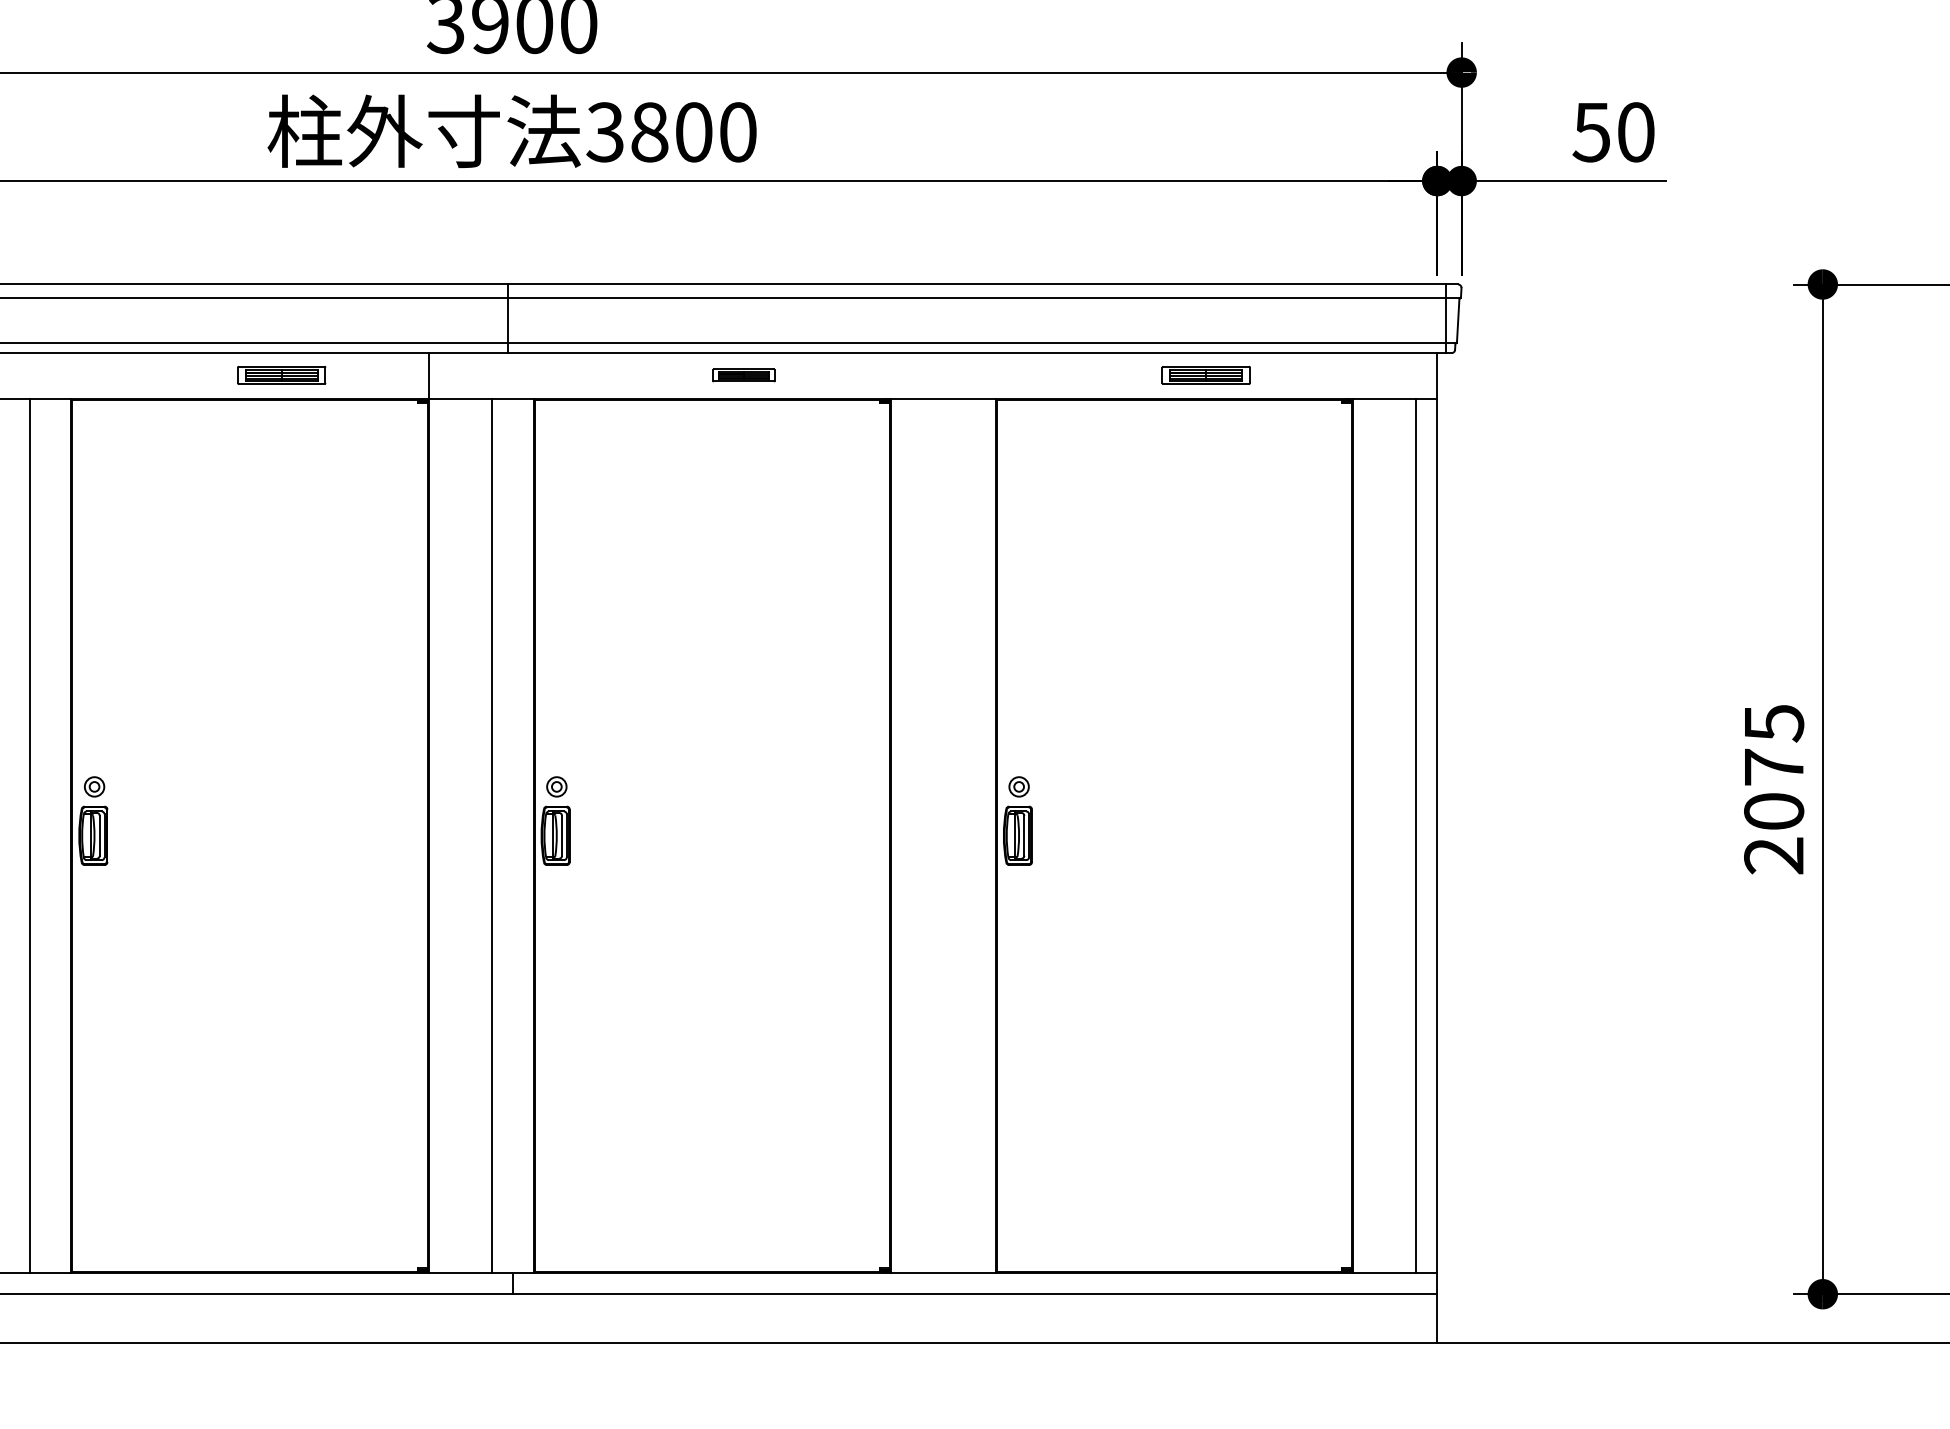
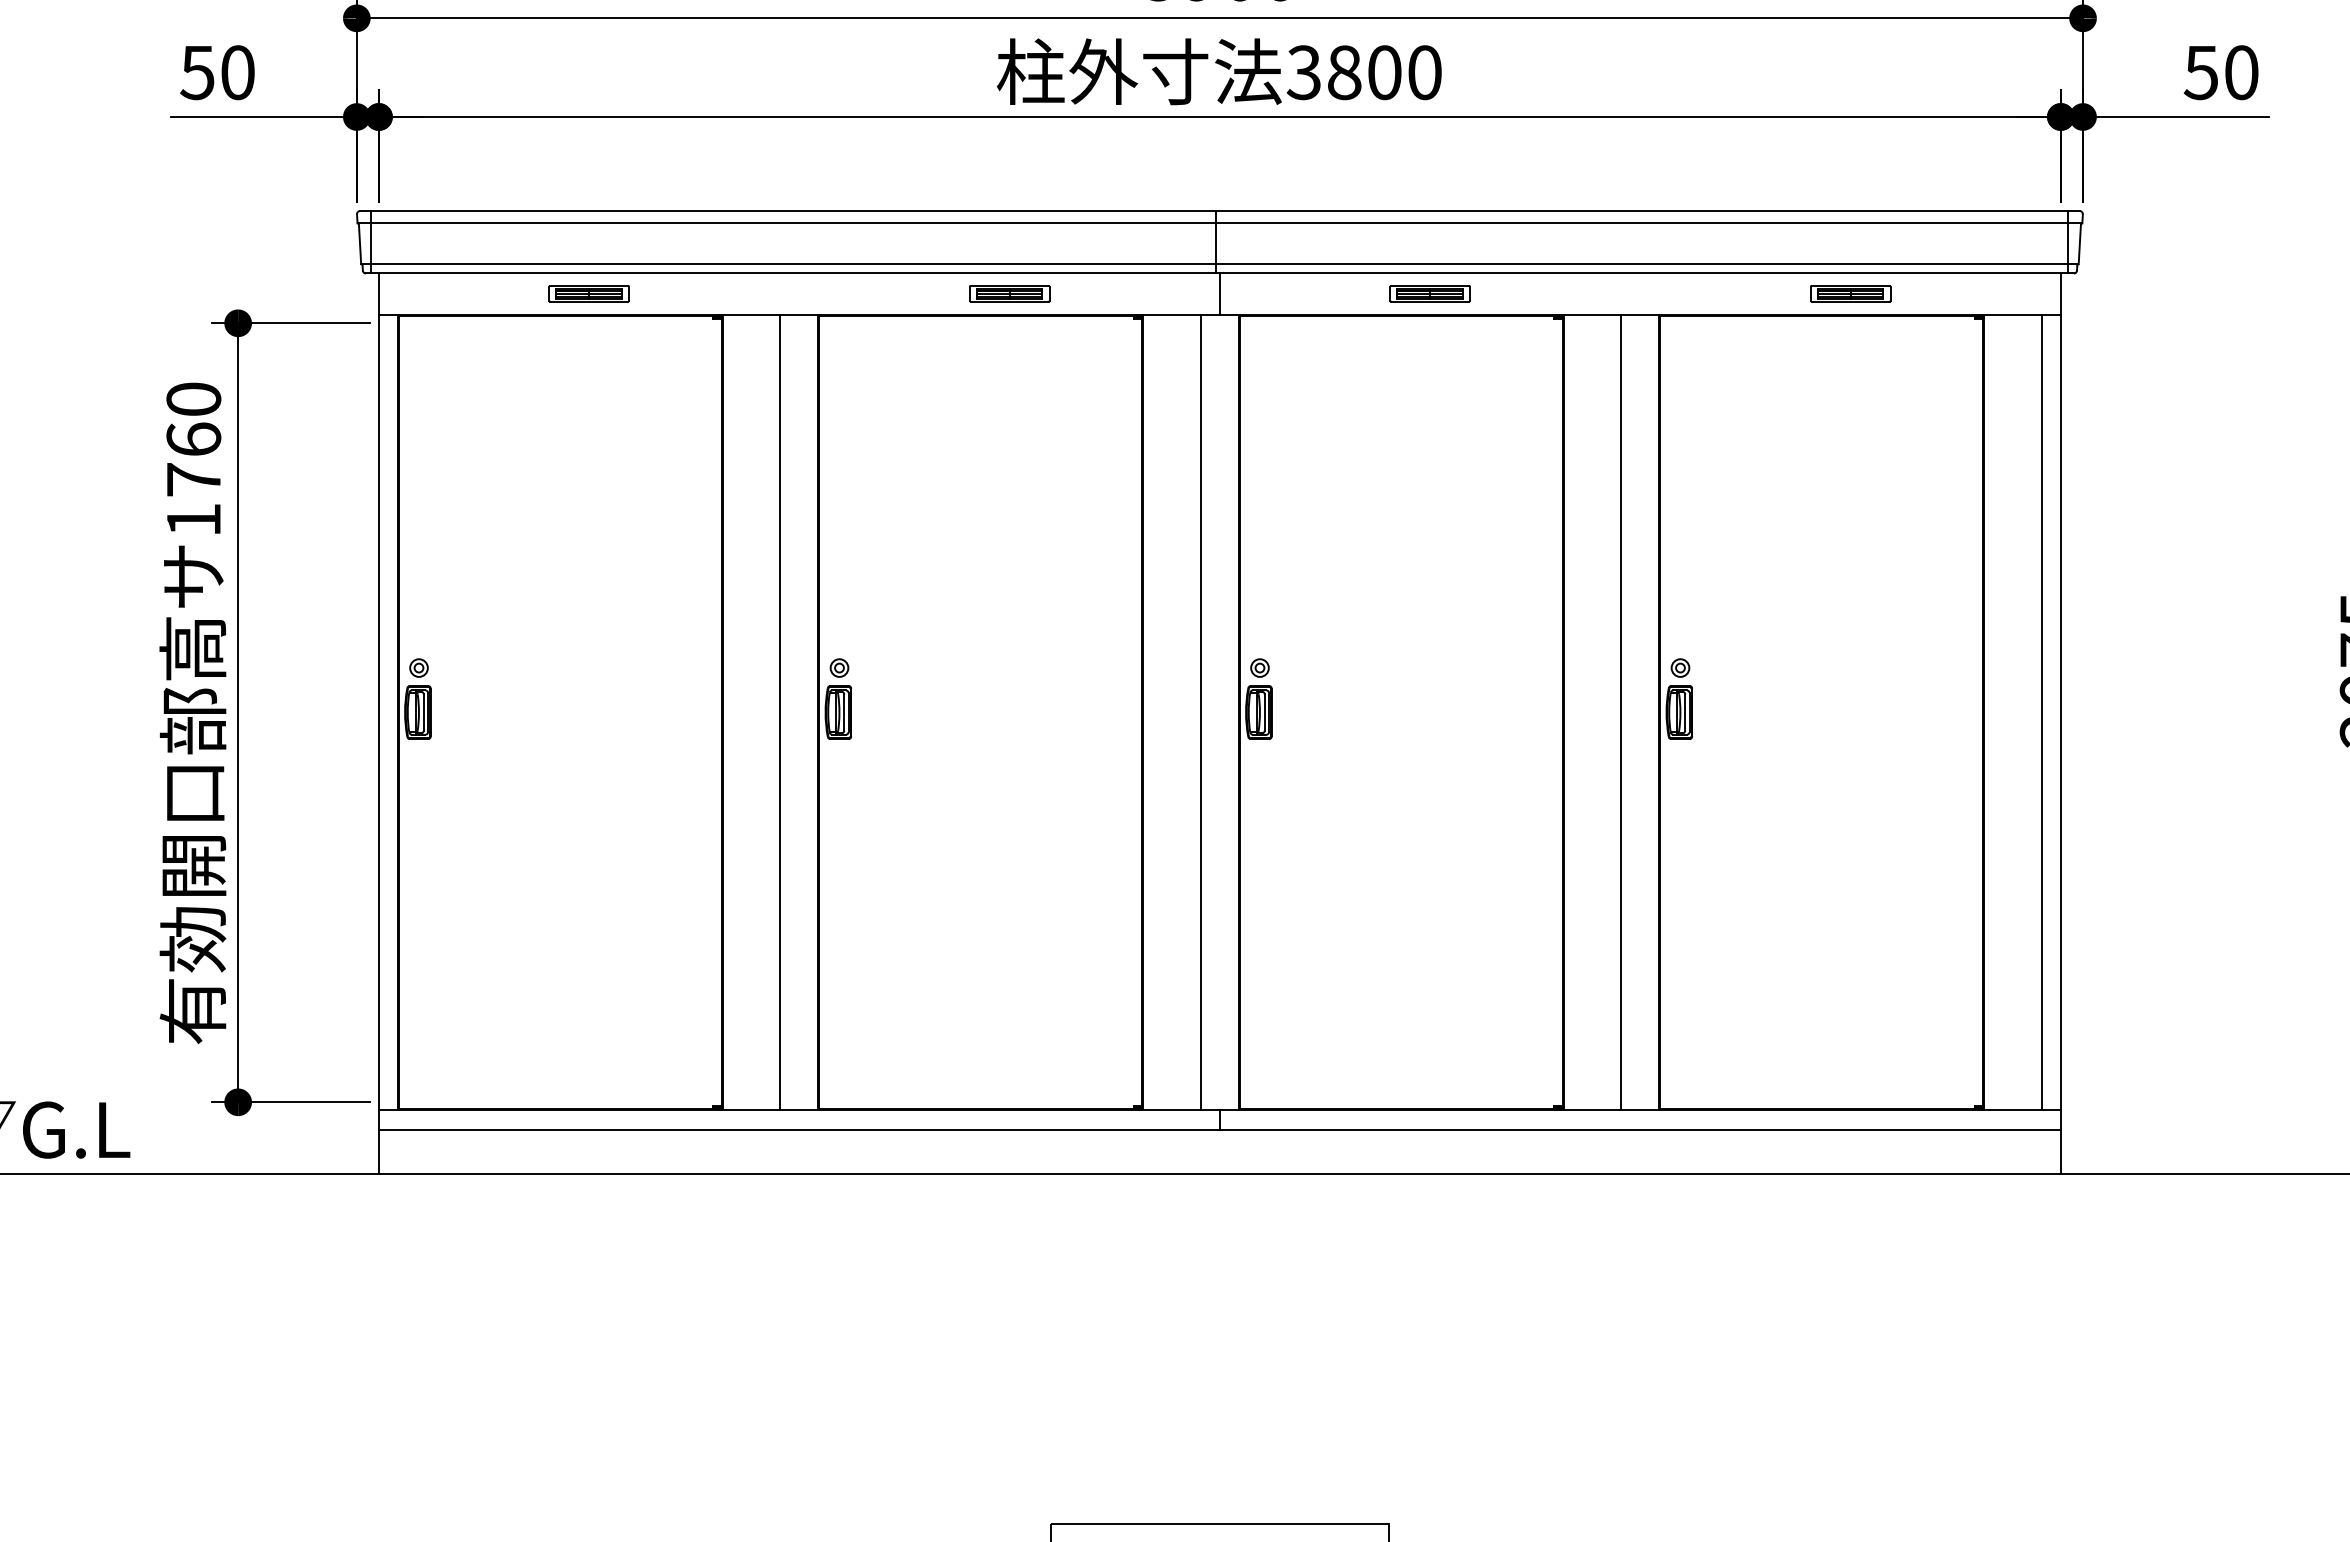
part: (743, 375) -> (1429, 293), size x1.43
line: (428, 376) -> (1219, 294), moved
line: (954, 835) -> (1621, 712), added

